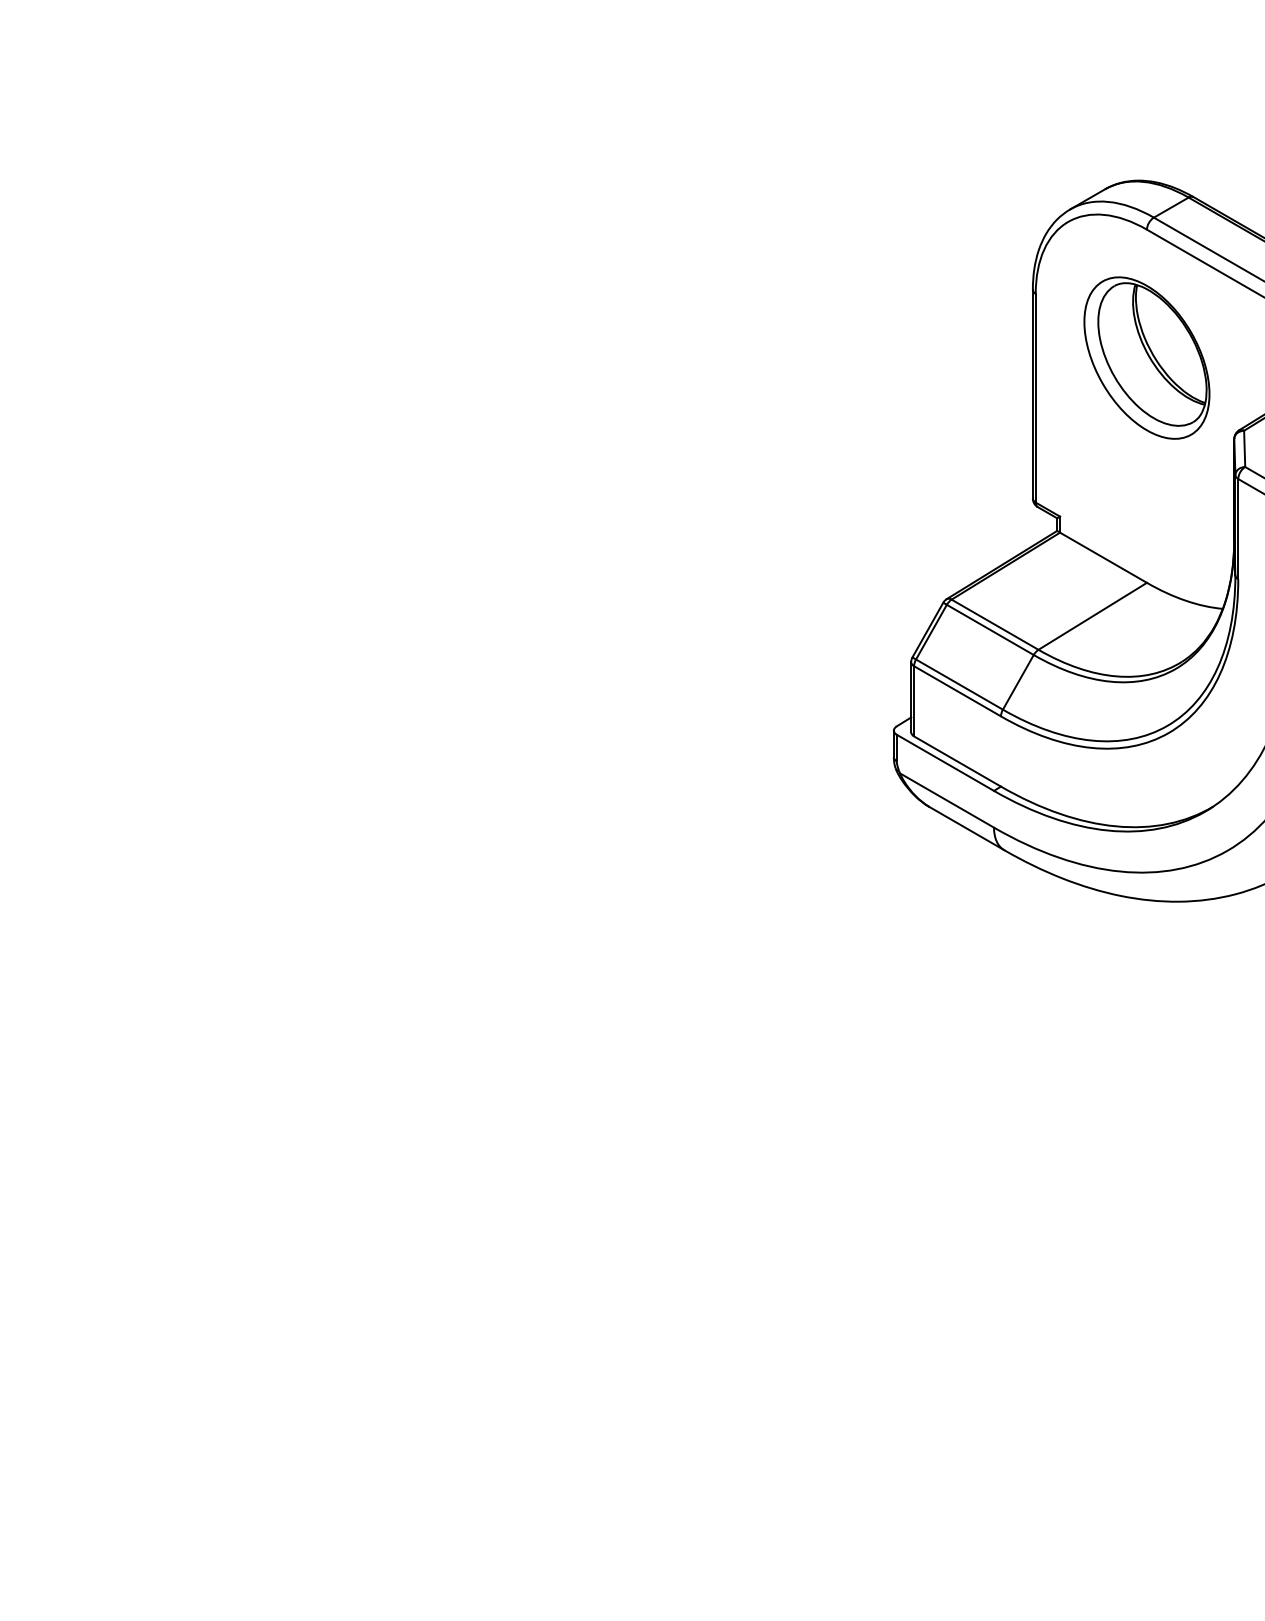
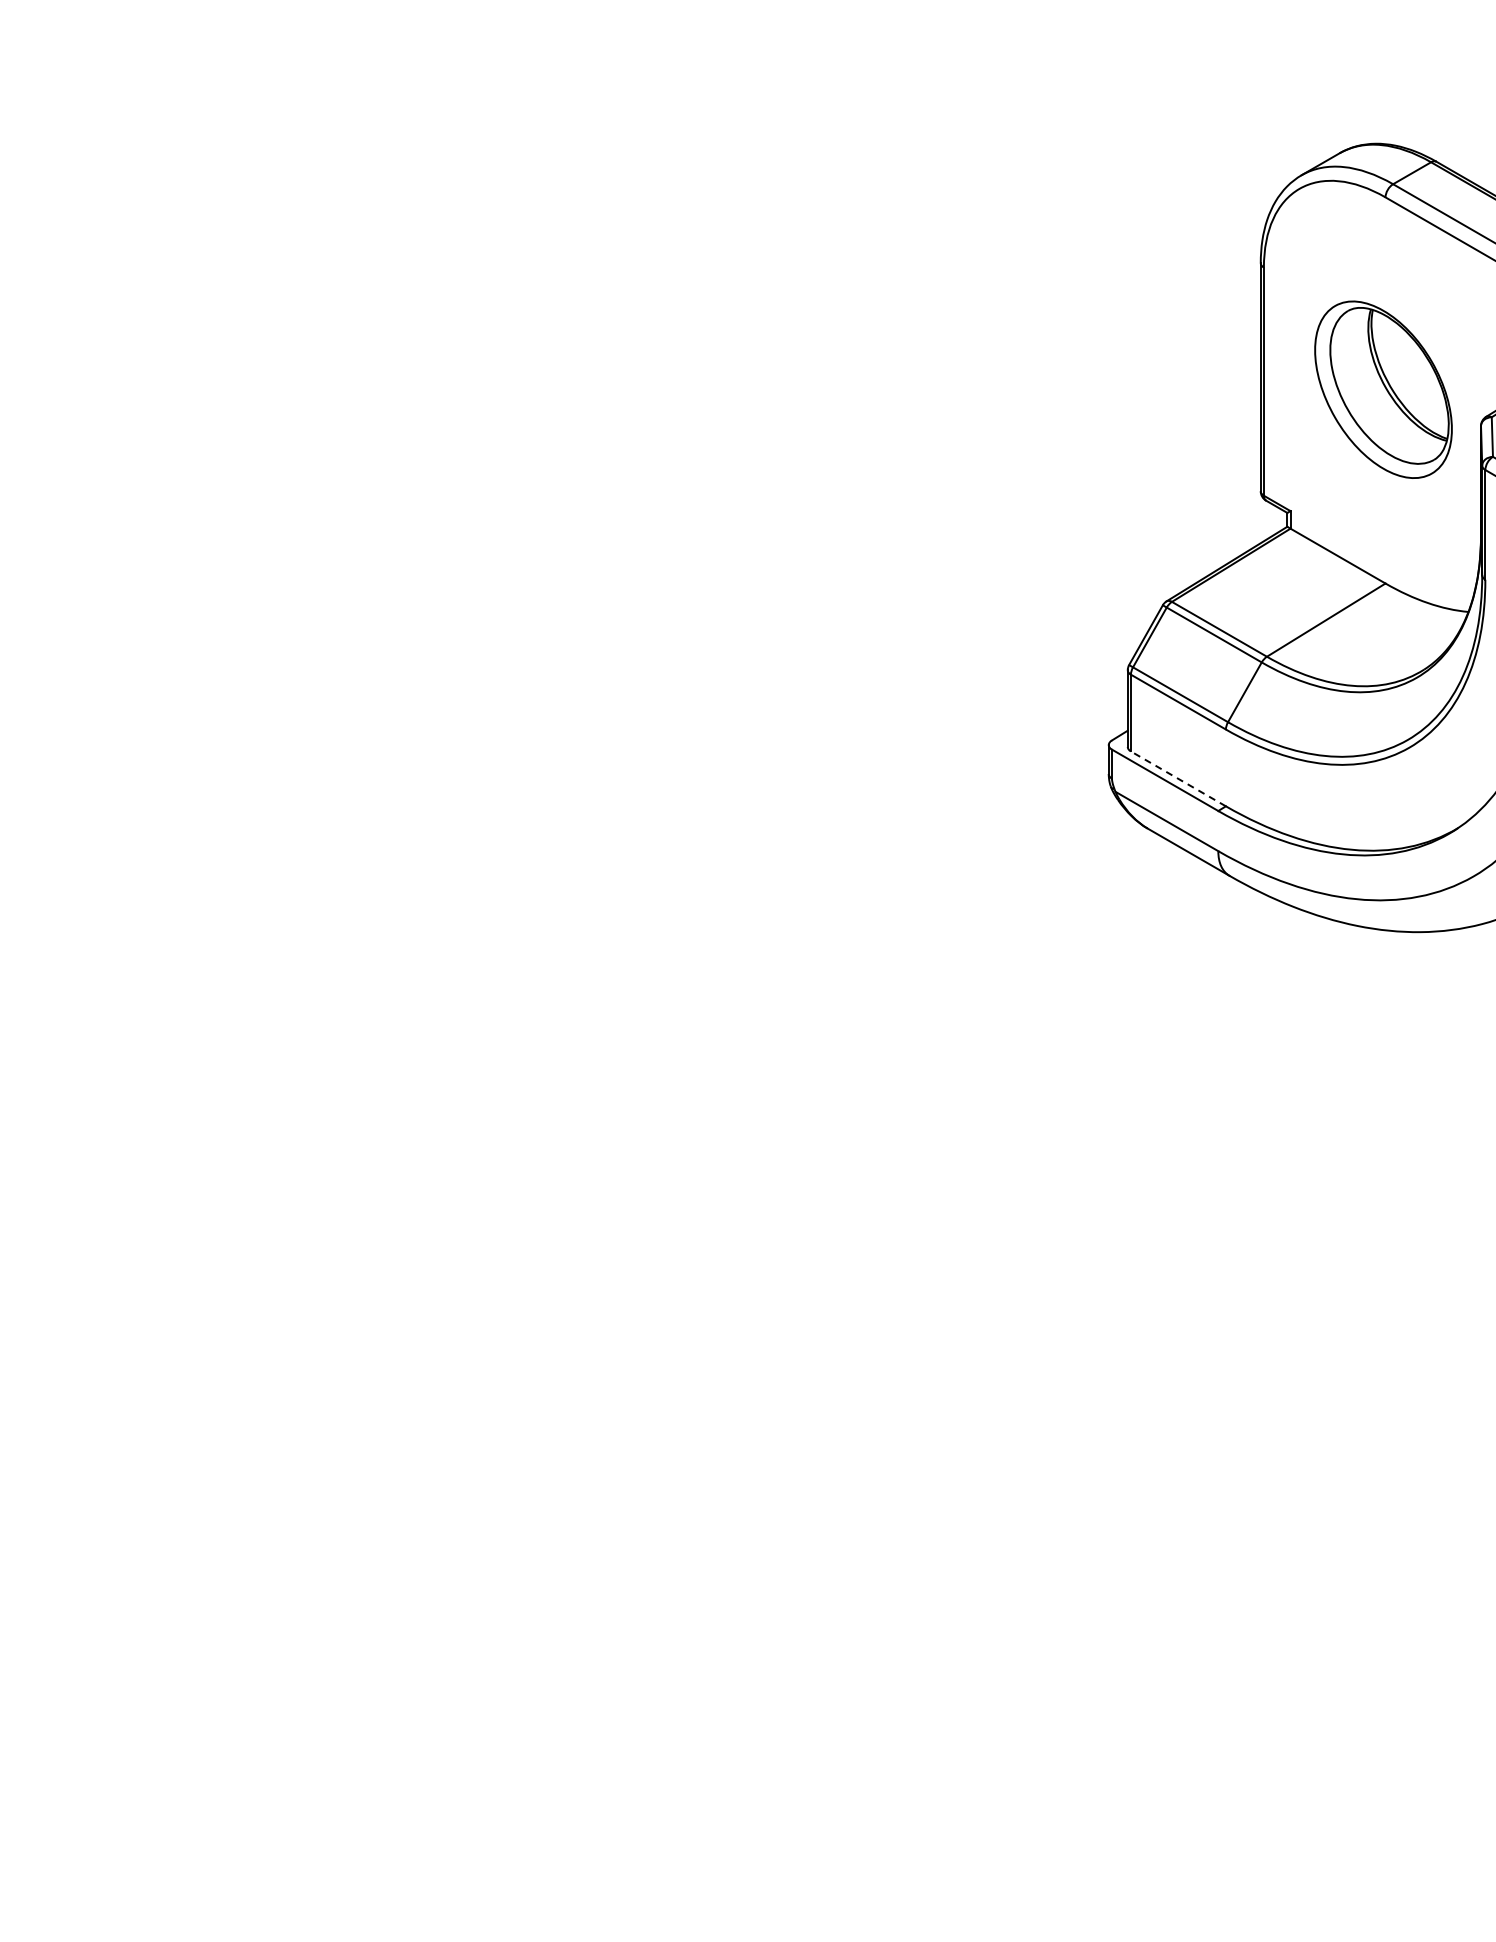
part: (1146, 357) -> (1383, 389), moved
line: (957, 761) -> (1178, 778), solid -> dashed

